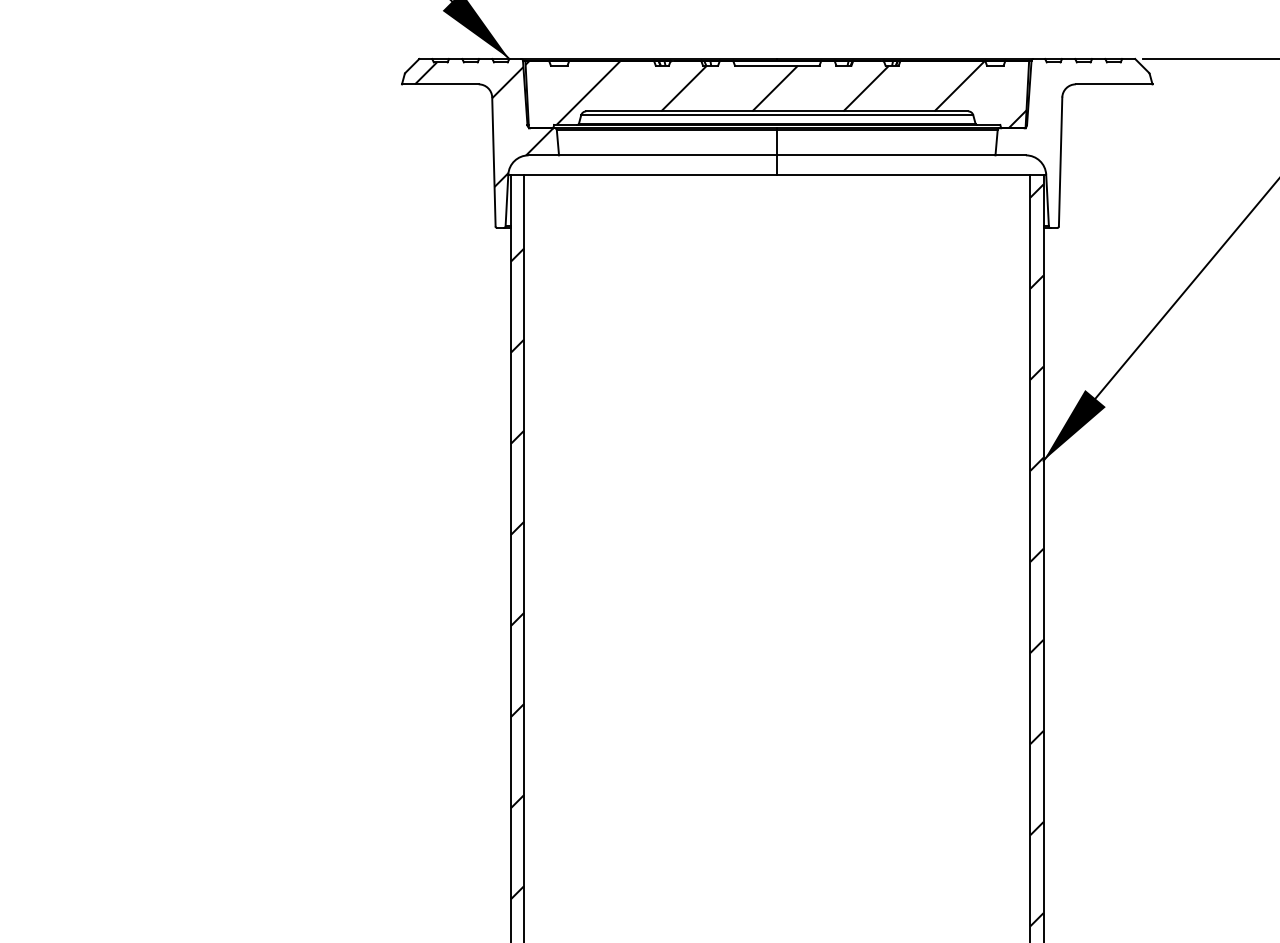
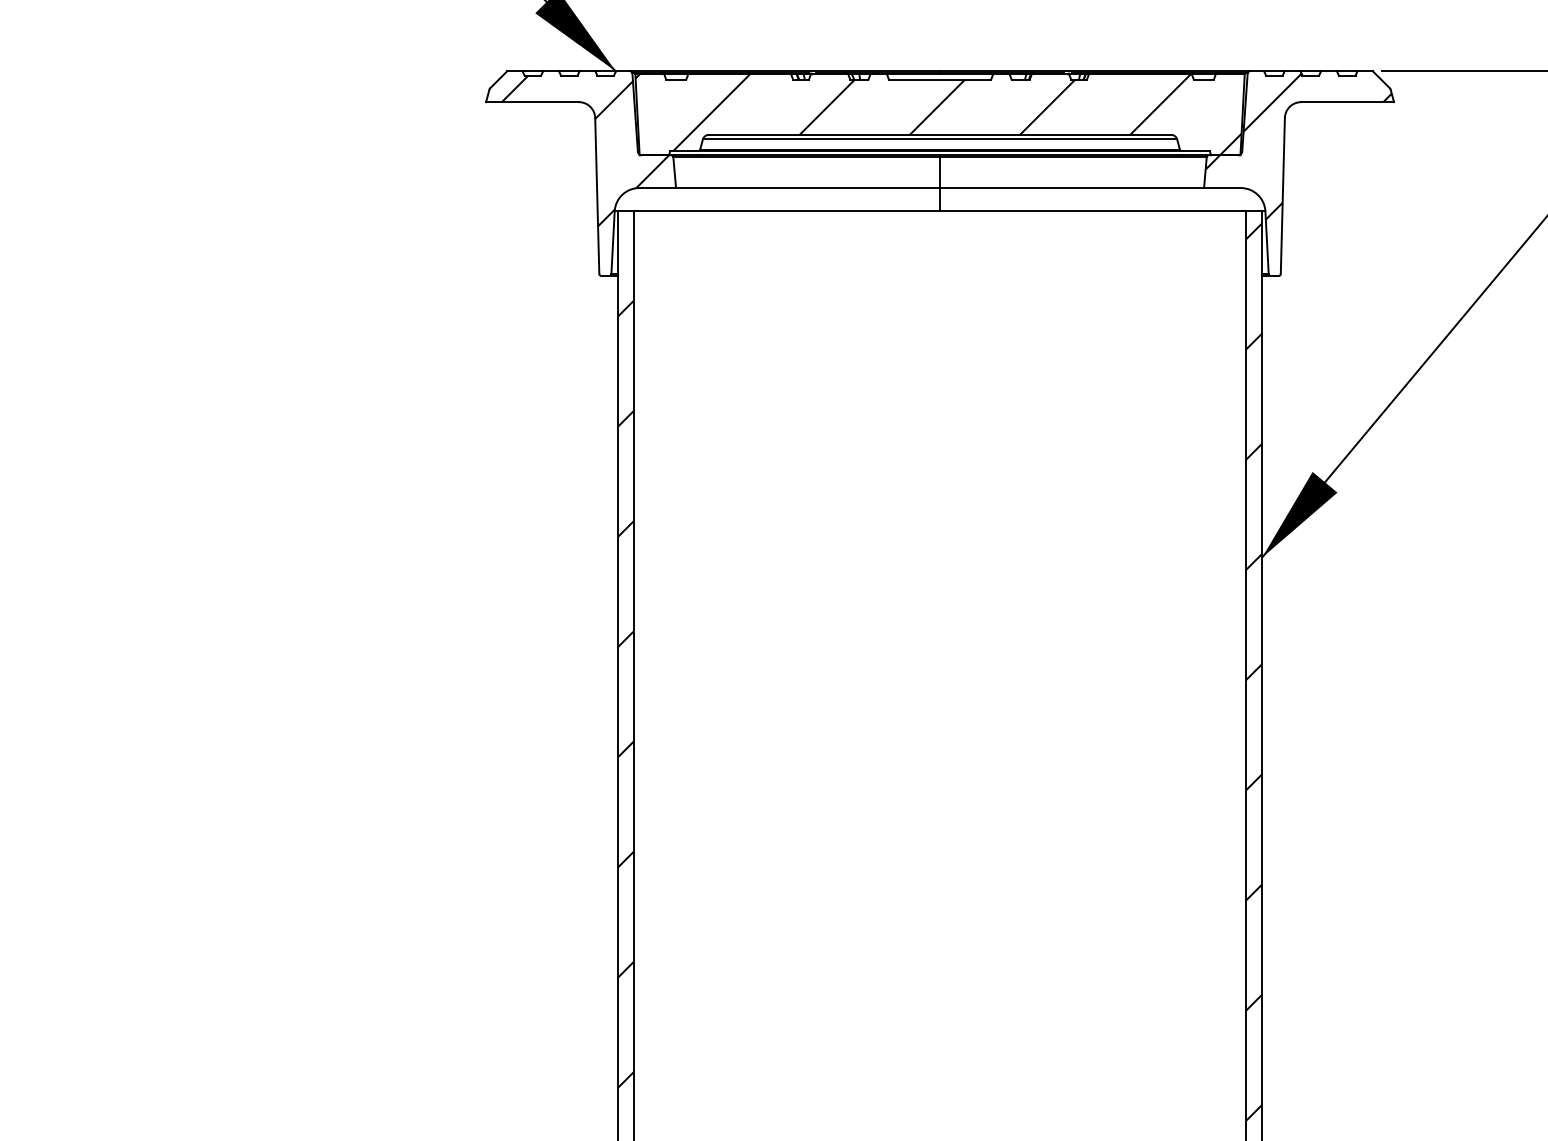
hatch: (1073, 121) -> (1298, 146), added

